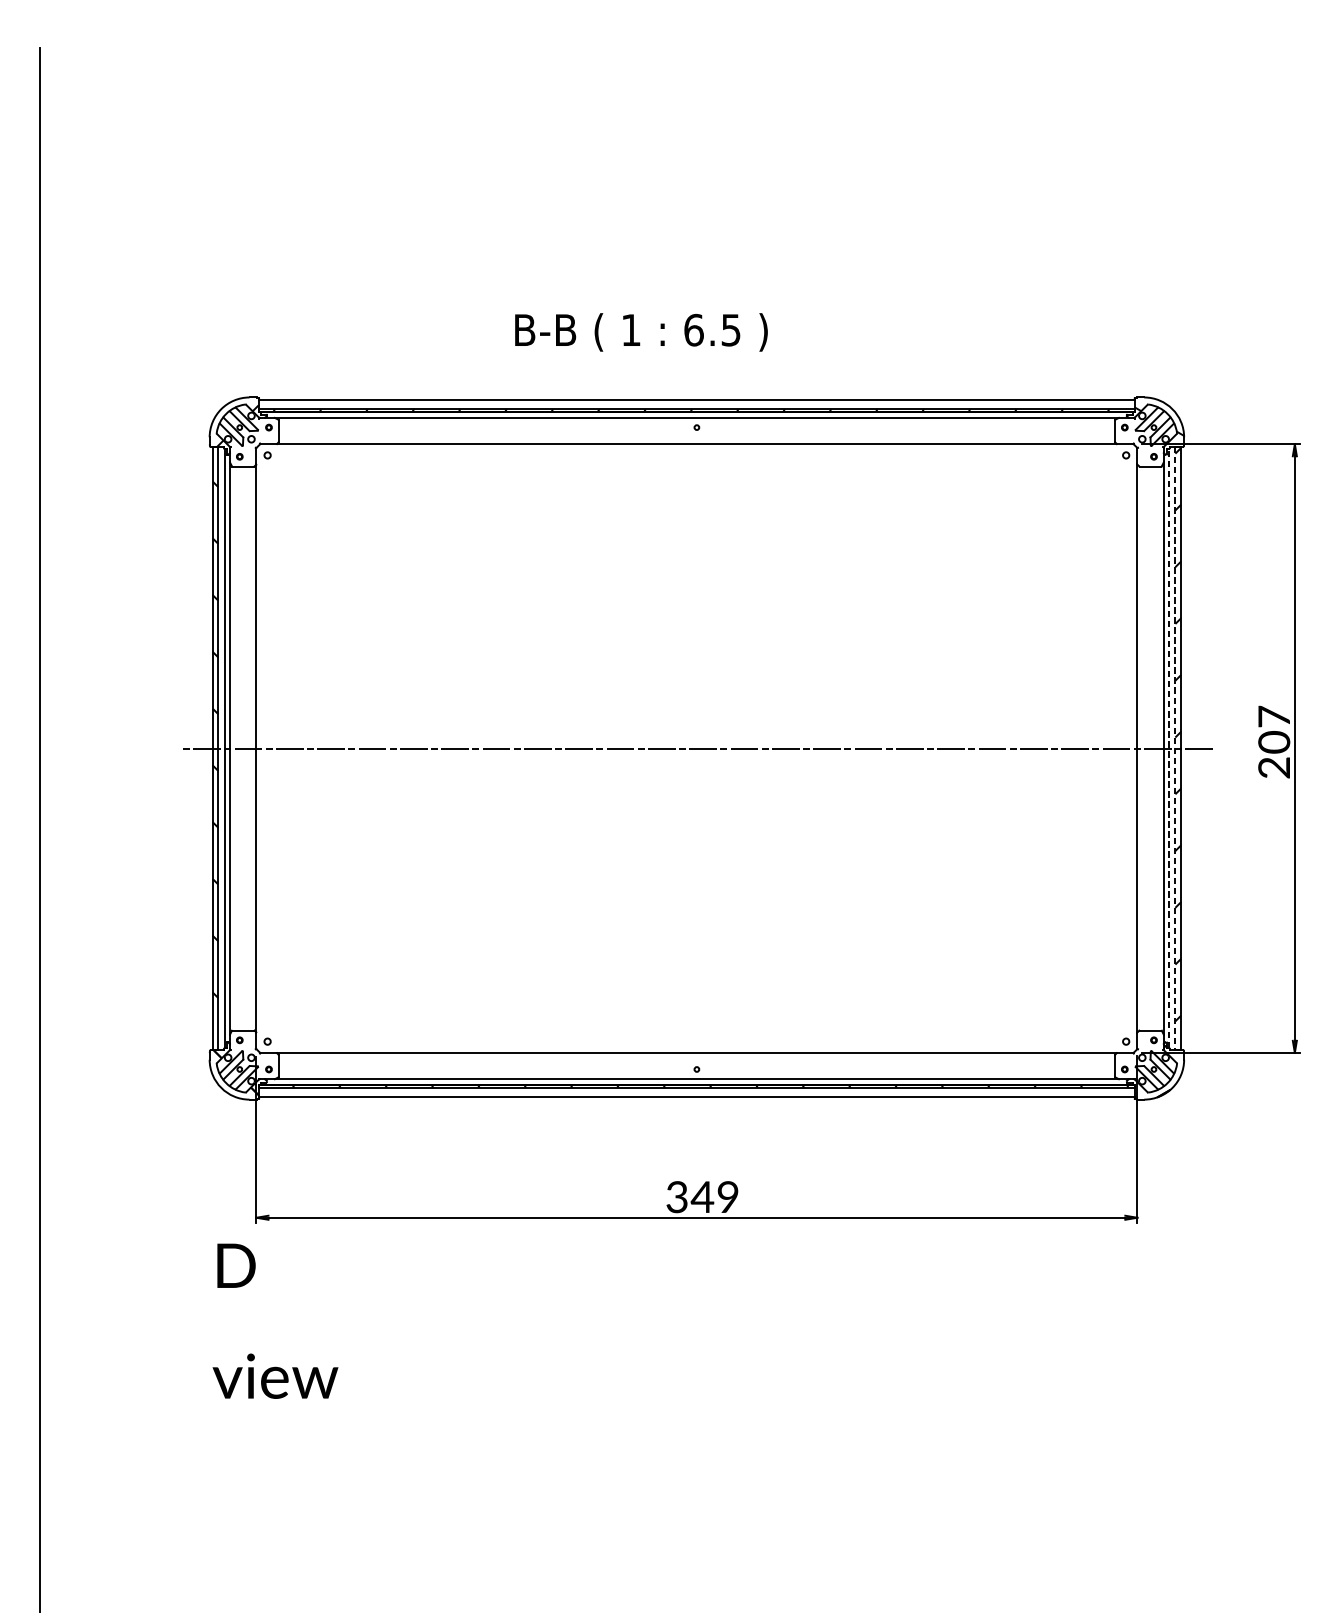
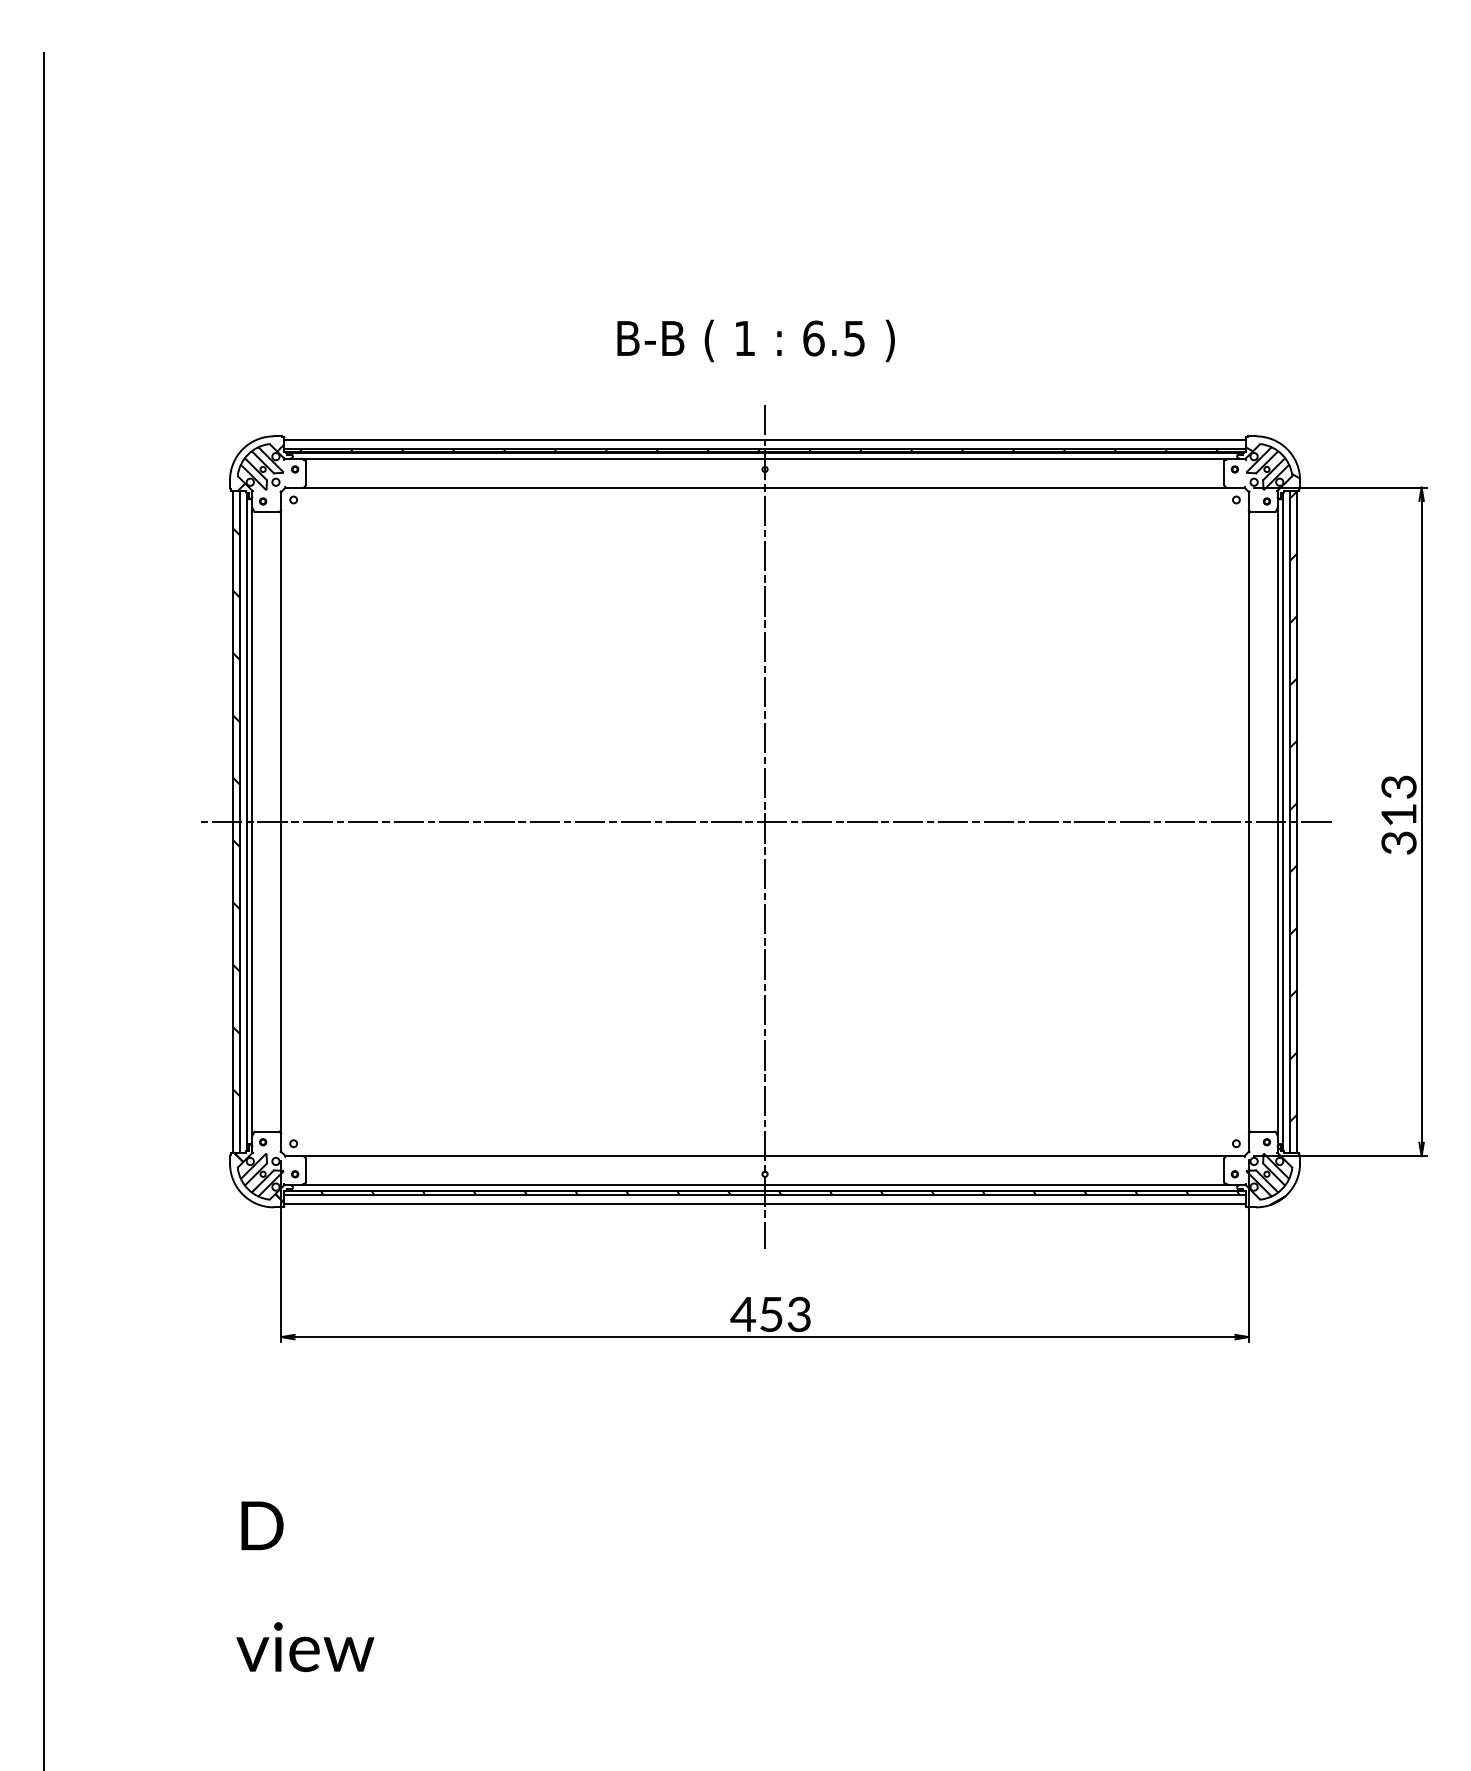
text: (640, 332) -> (755, 340), moved
text: (1273, 741) -> (1398, 814), 207 -> 313
line: (1168, 748) -> (1282, 821), dashed -> solid
line: (1175, 749) -> (1290, 822), dashed -> solid
line: (697, 752) -> (765, 826), added
text: (701, 1197) -> (770, 1314), 349 -> 453
text: (275, 1321) -> (305, 1586), moved

